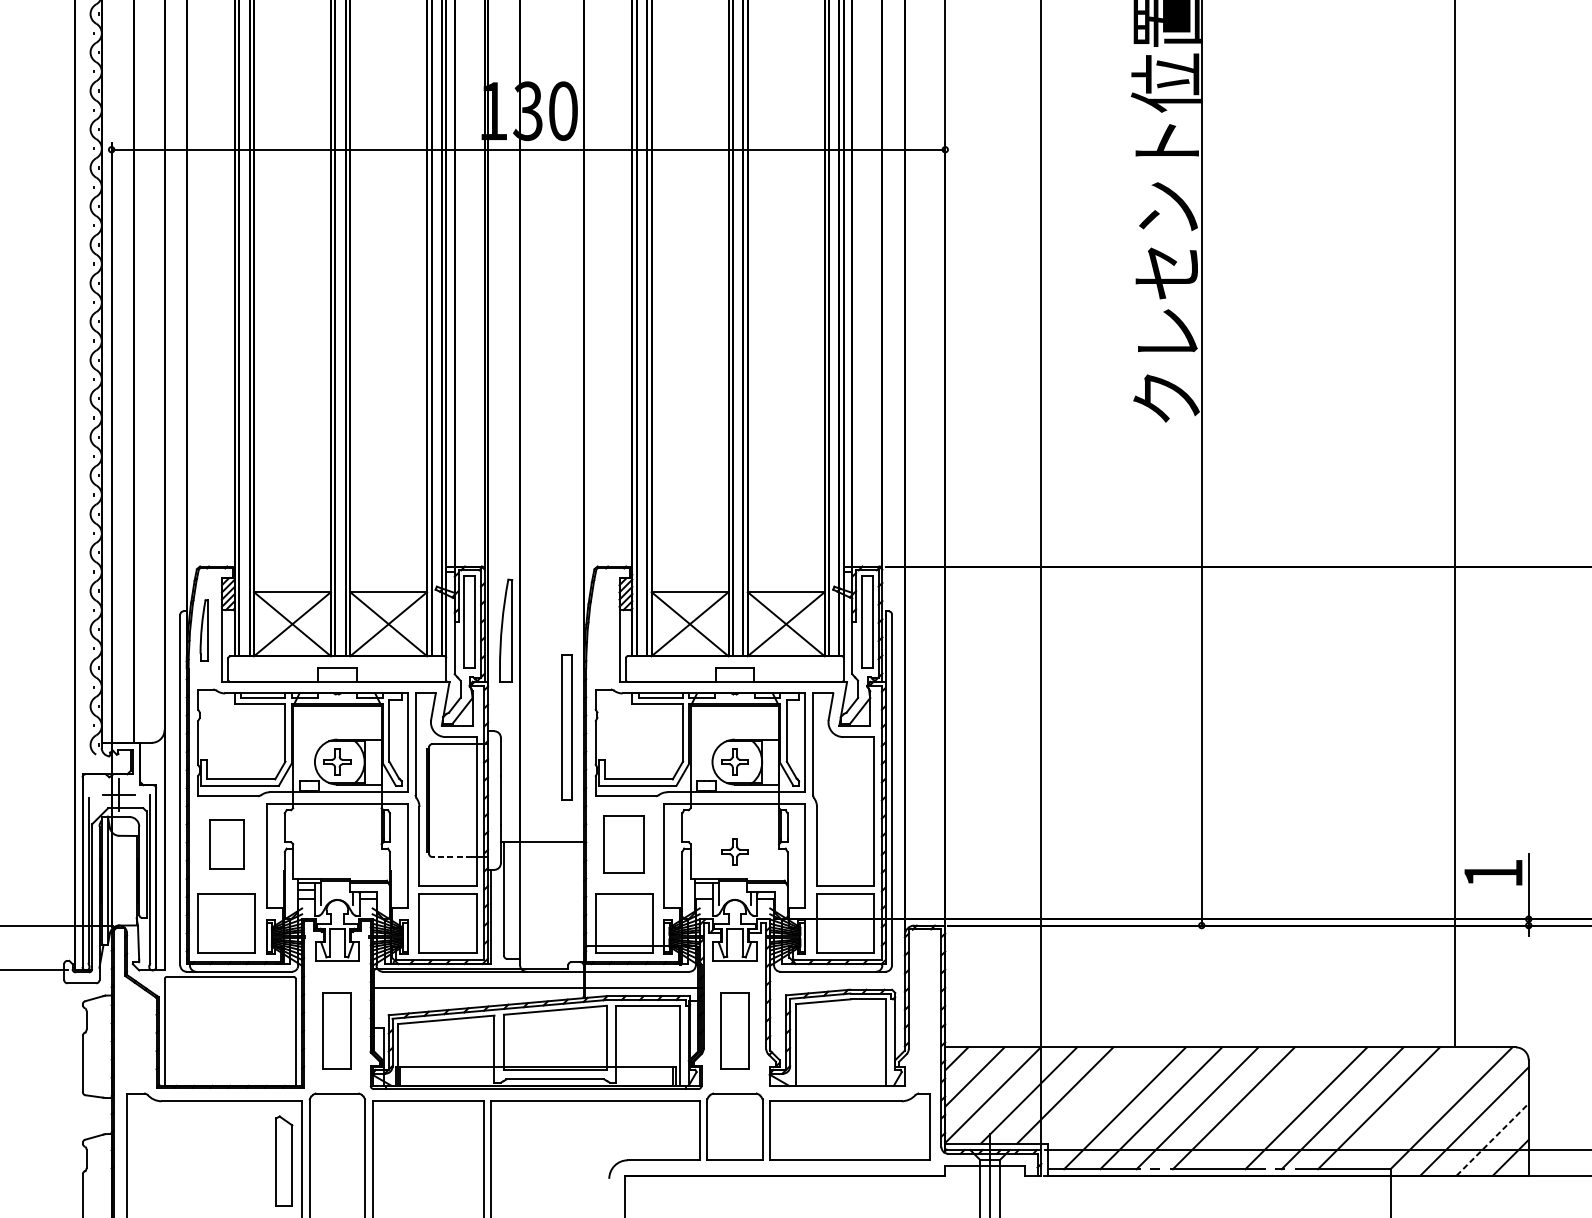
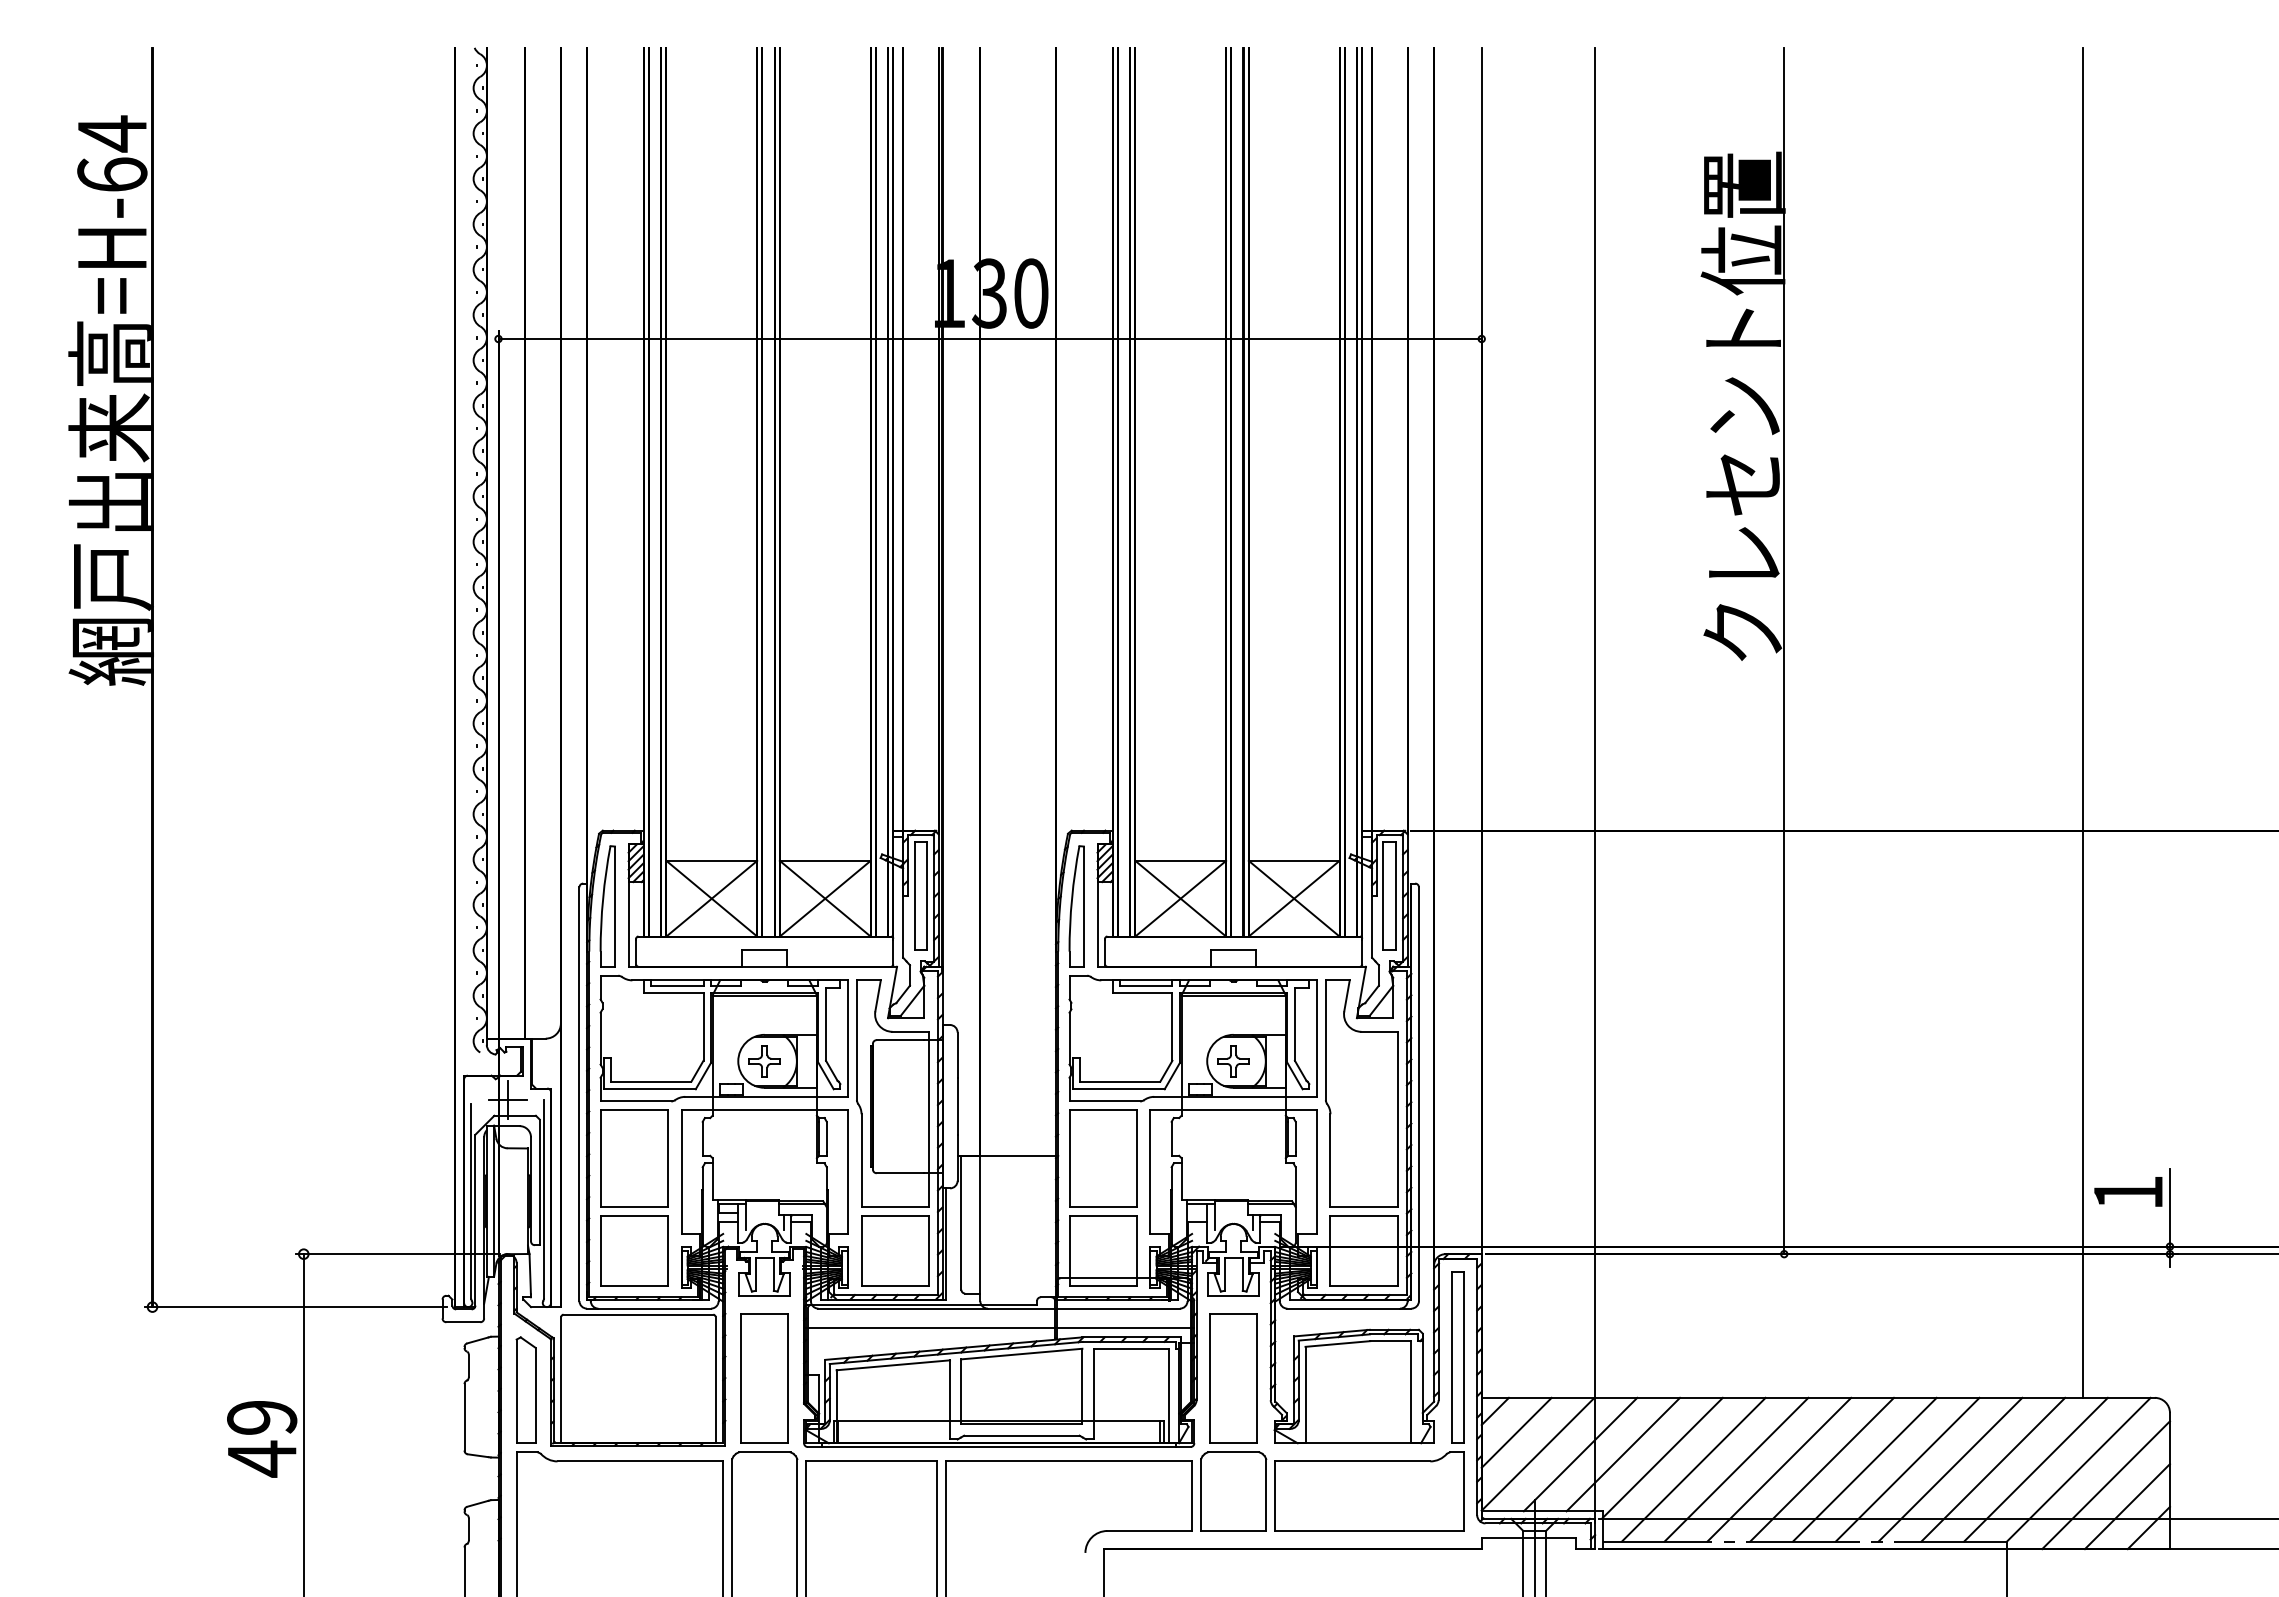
part: (204, 630) -> (607, 906), size x1.67
part: (505, 630) -> (1076, 906), moved
part: (566, 727) -> (1457, 1357), moved
part: (226, 844) -> (634, 1158), size x1.67
part: (624, 844) -> (1103, 1158), size x1.43
part: (734, 852) -> (1233, 1167), removed
line: (451, 857) -> (899, 1173), dashed -> solid
part: (337, 1031) -> (764, 1378), size x1.43
part: (734, 1031) -> (1233, 1378), size x1.43
line: (1098, 1097) -> (1662, 1457), added
line: (1269, 1108) -> (1864, 1469), added
line: (1414, 1108) -> (2035, 1469), added
line: (1492, 1139) -> (2127, 1506), dashed -> solid
part: (283, 1160) -> (525, 1389), moved

